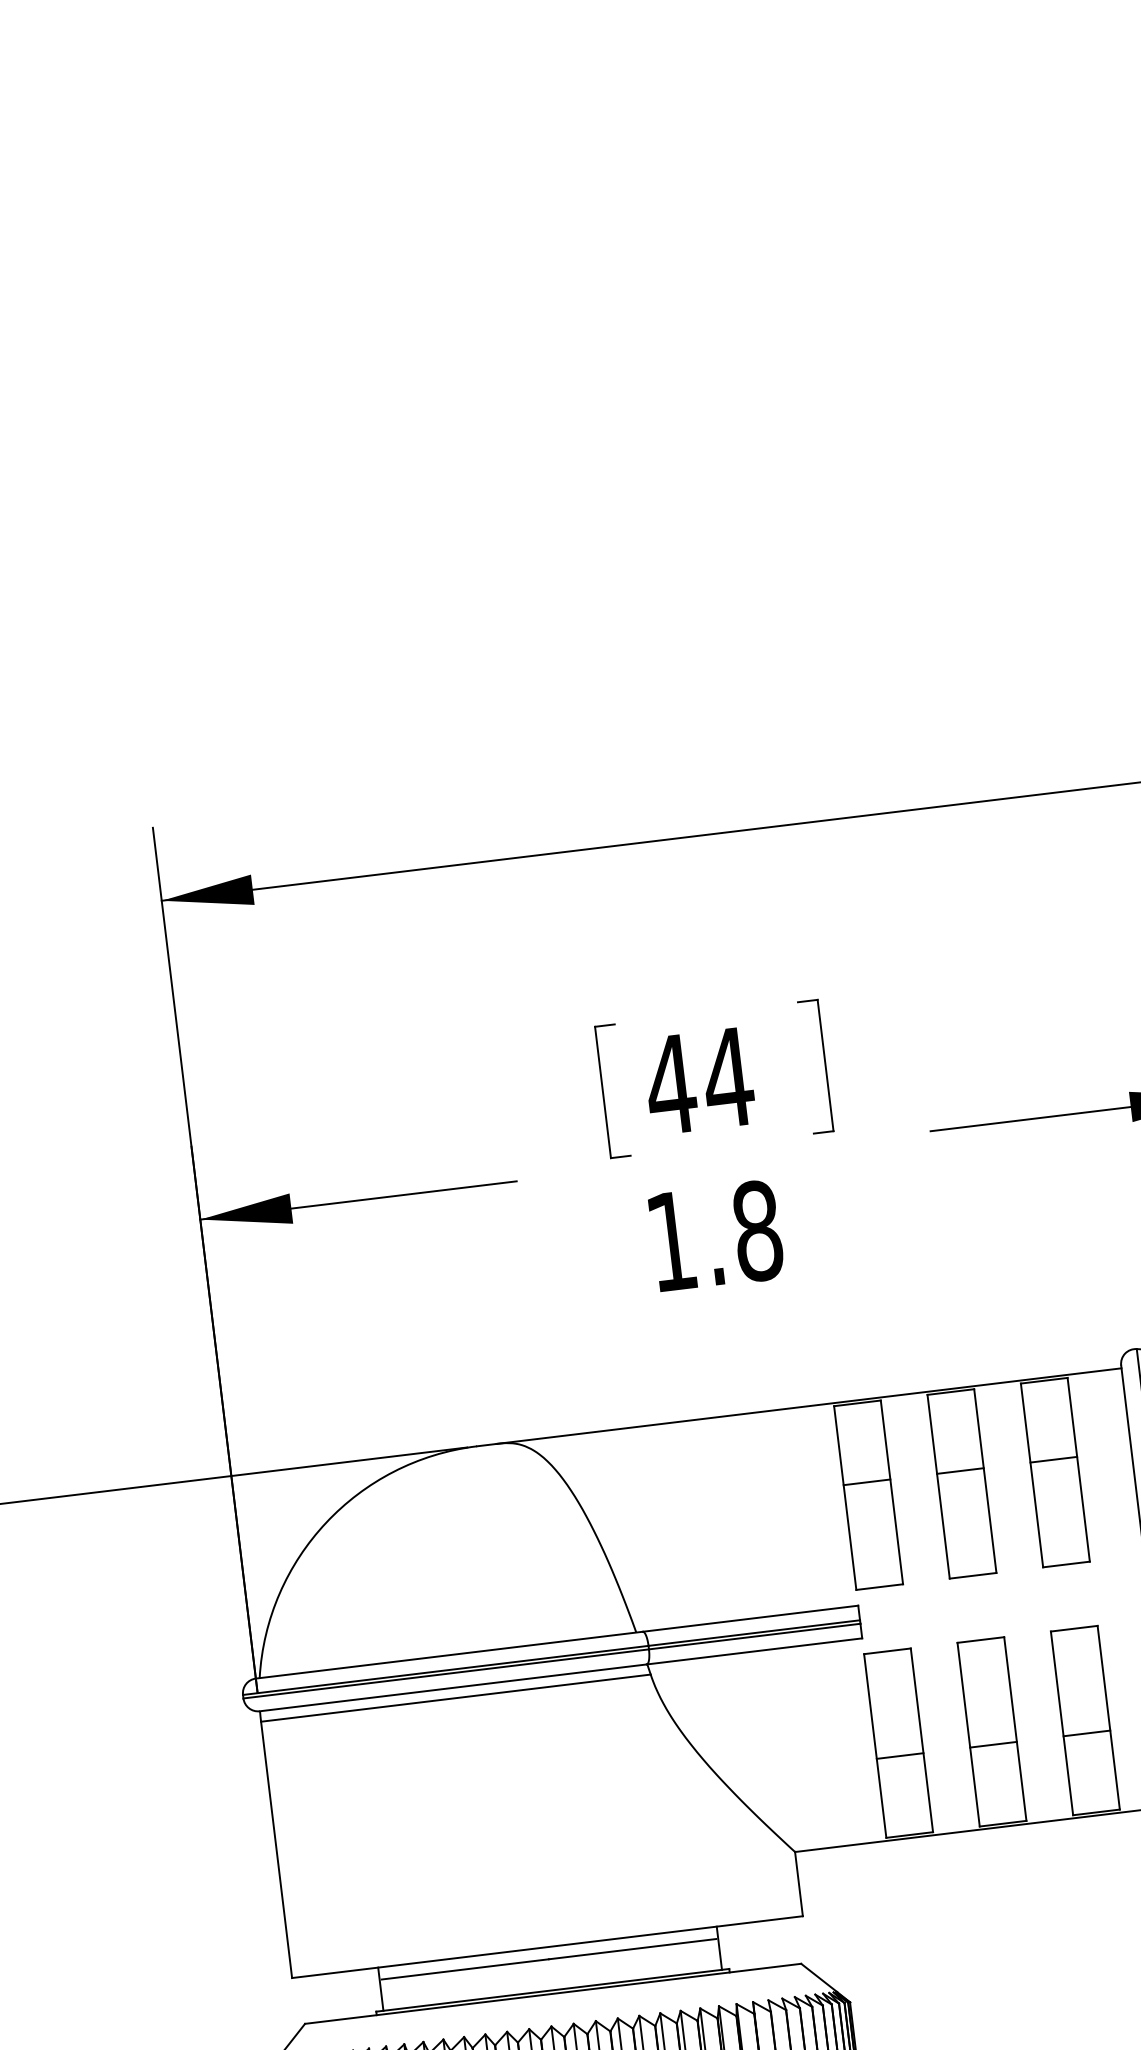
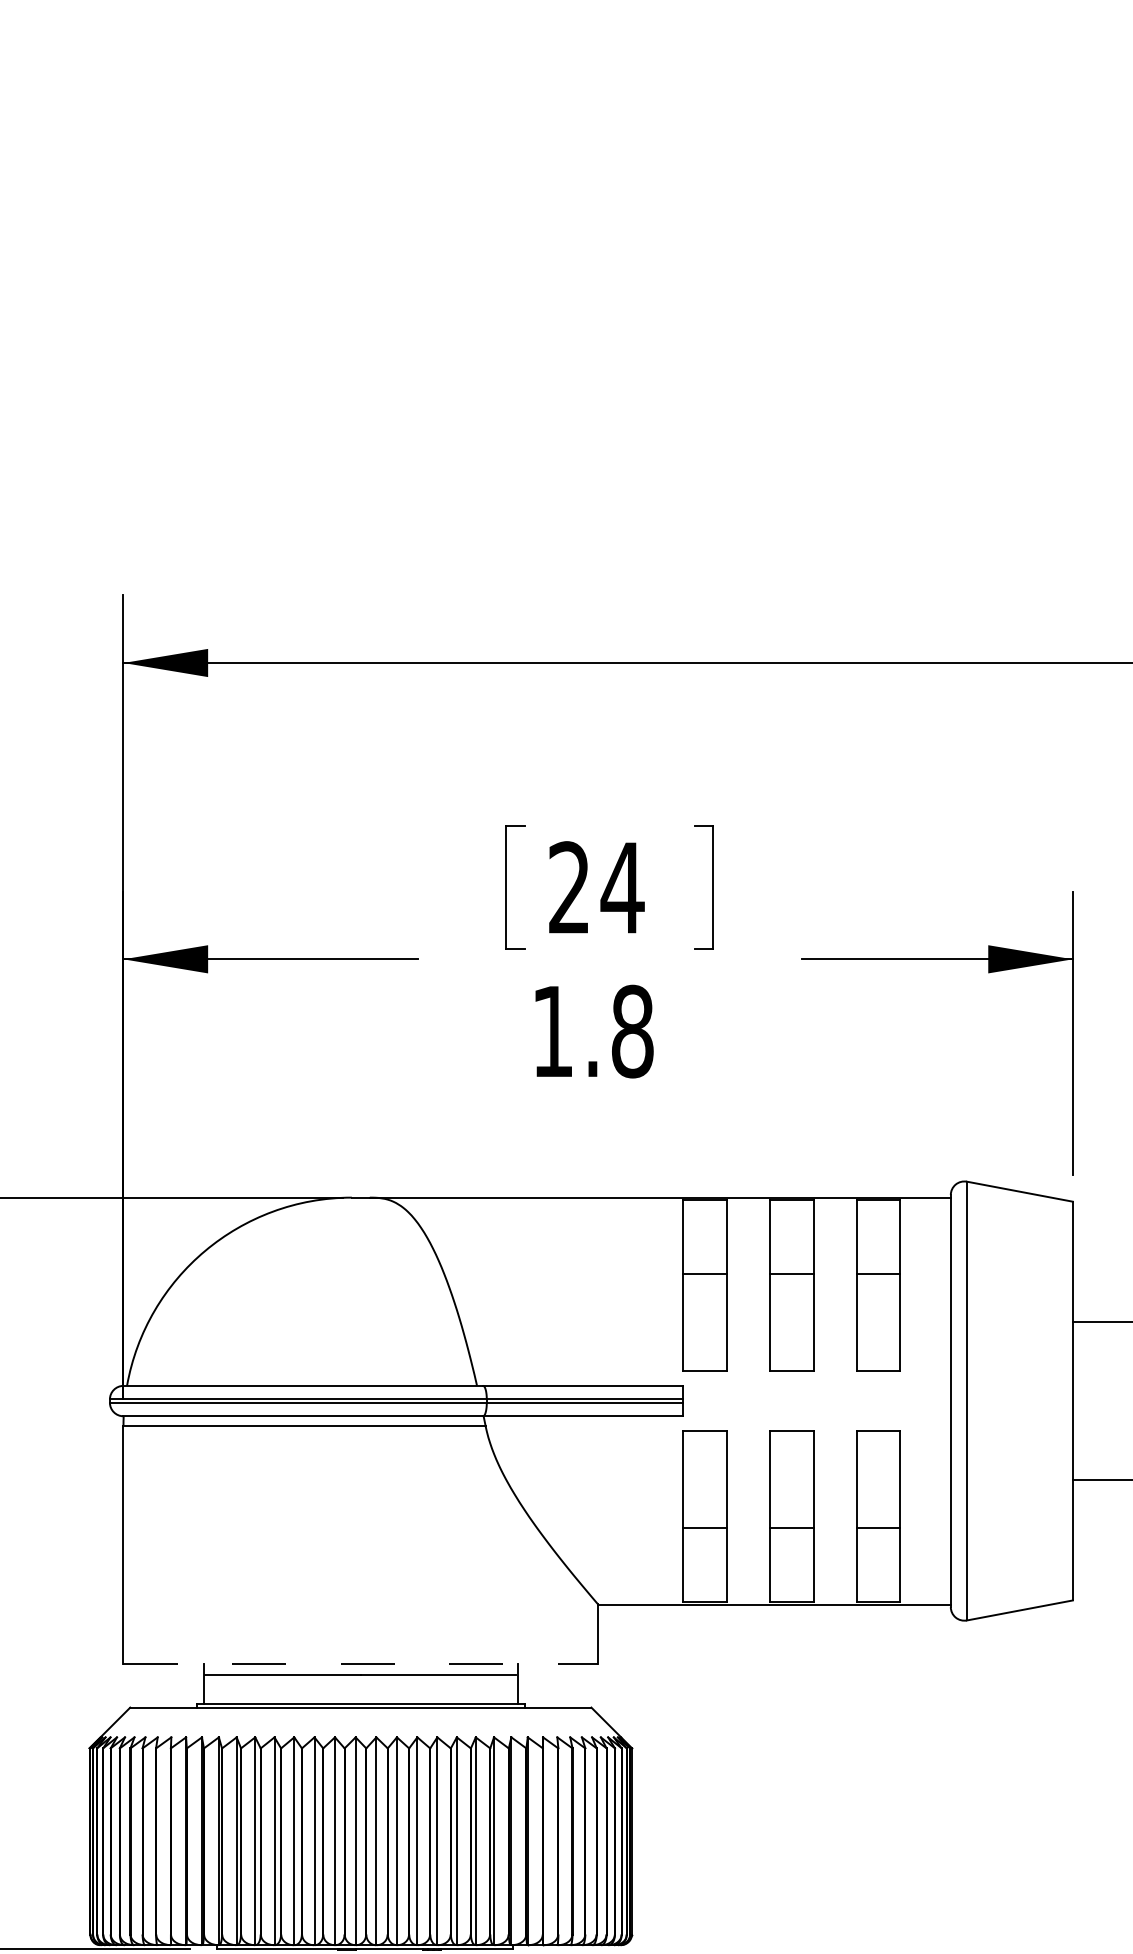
text: (670, 1084) -> (569, 887), 44 -> 24
line: (548, 1947) -> (361, 1664), solid -> dashed

